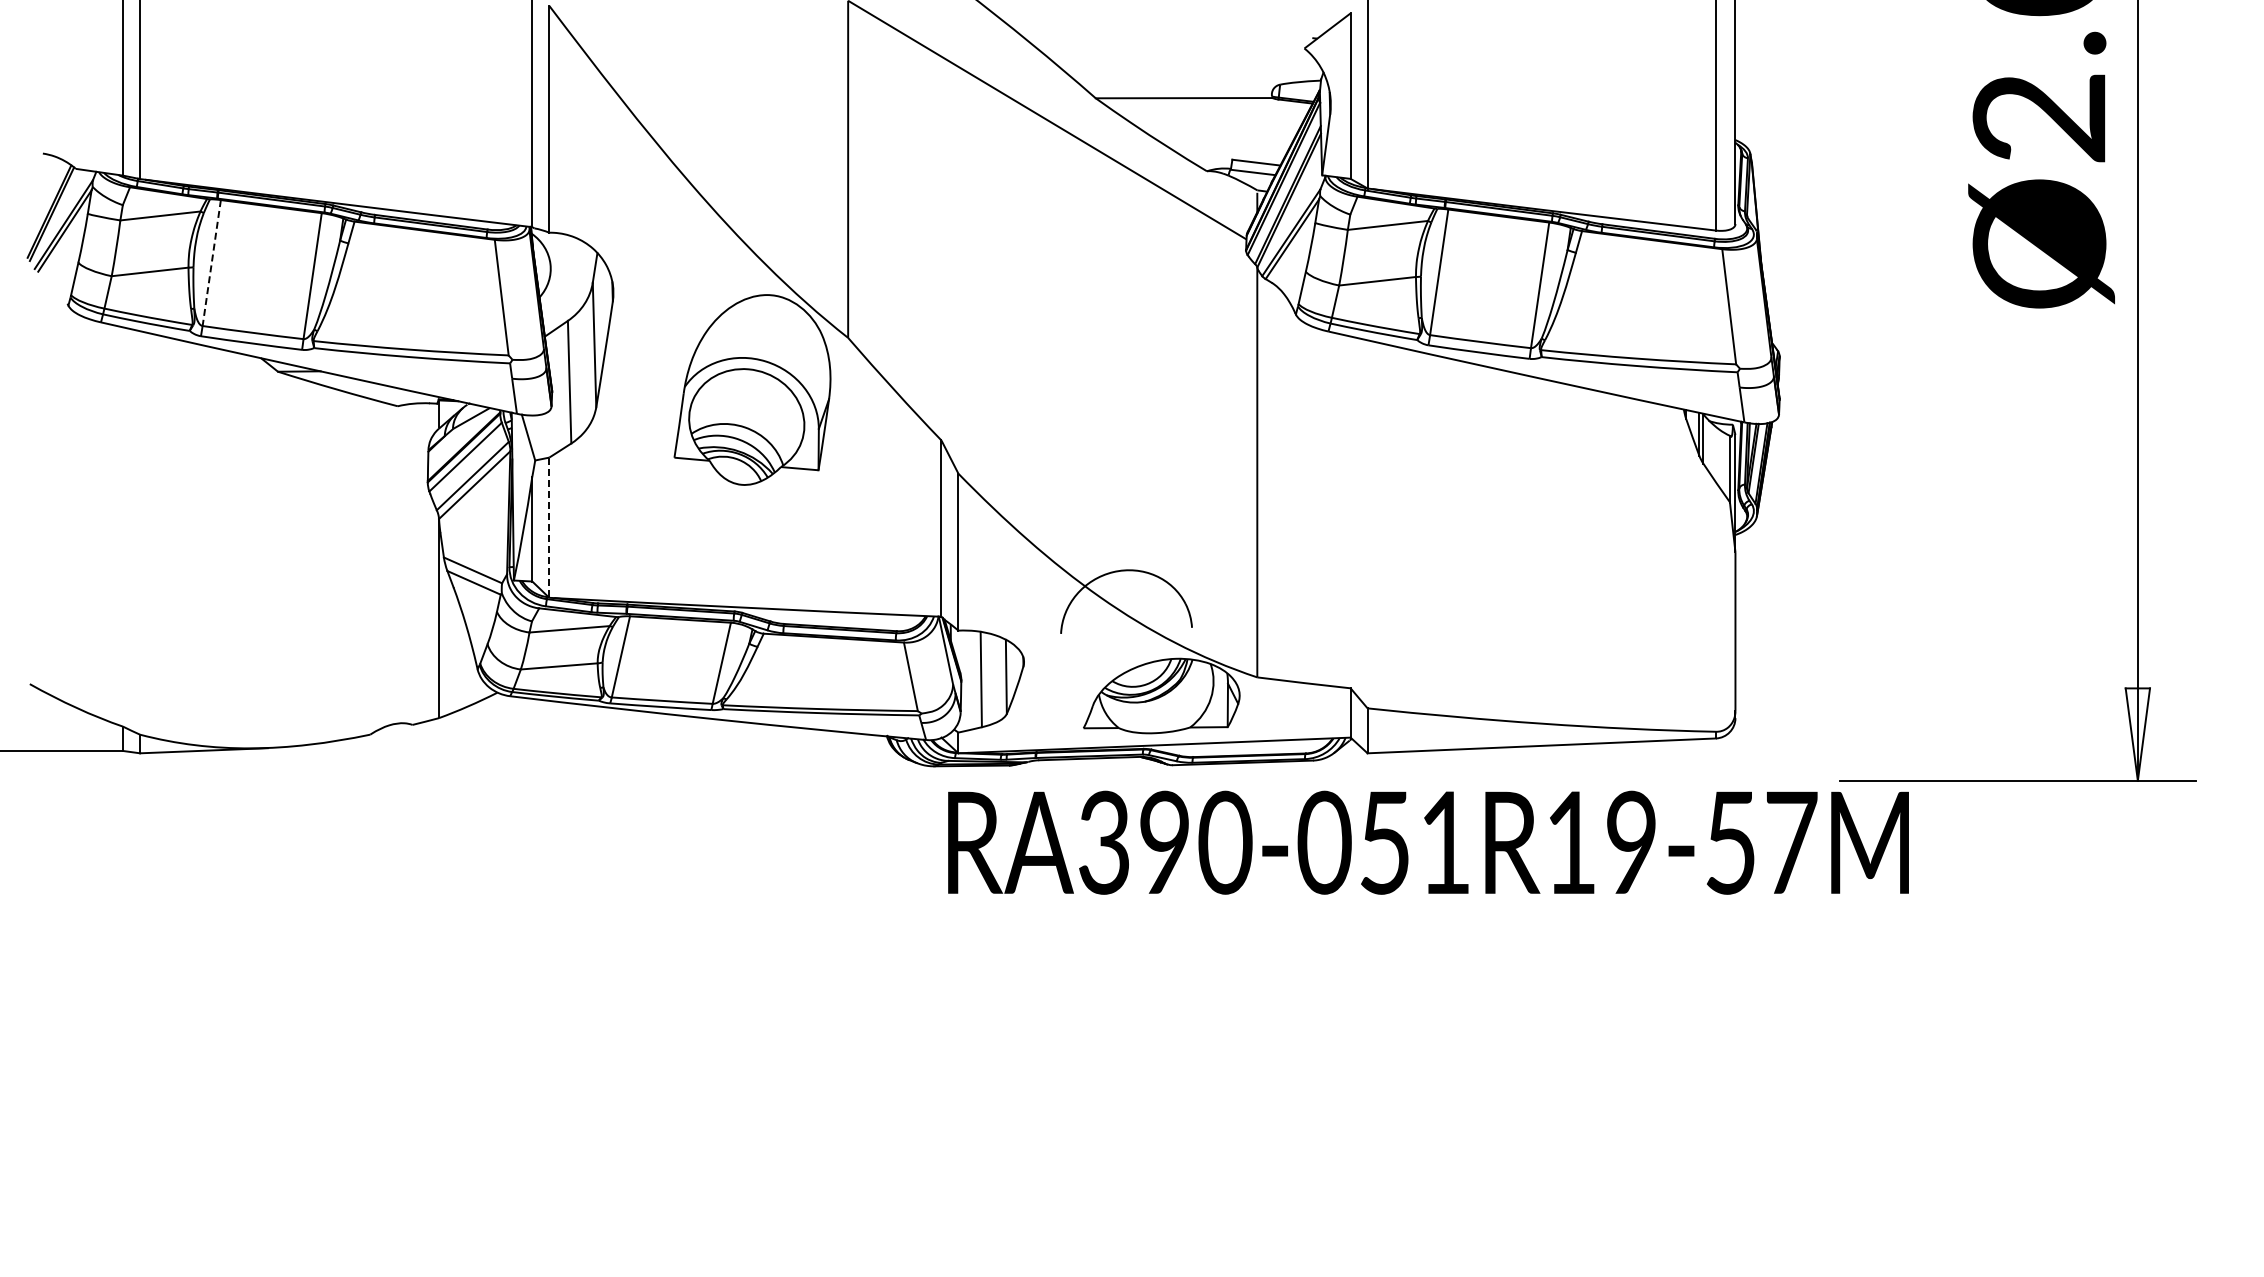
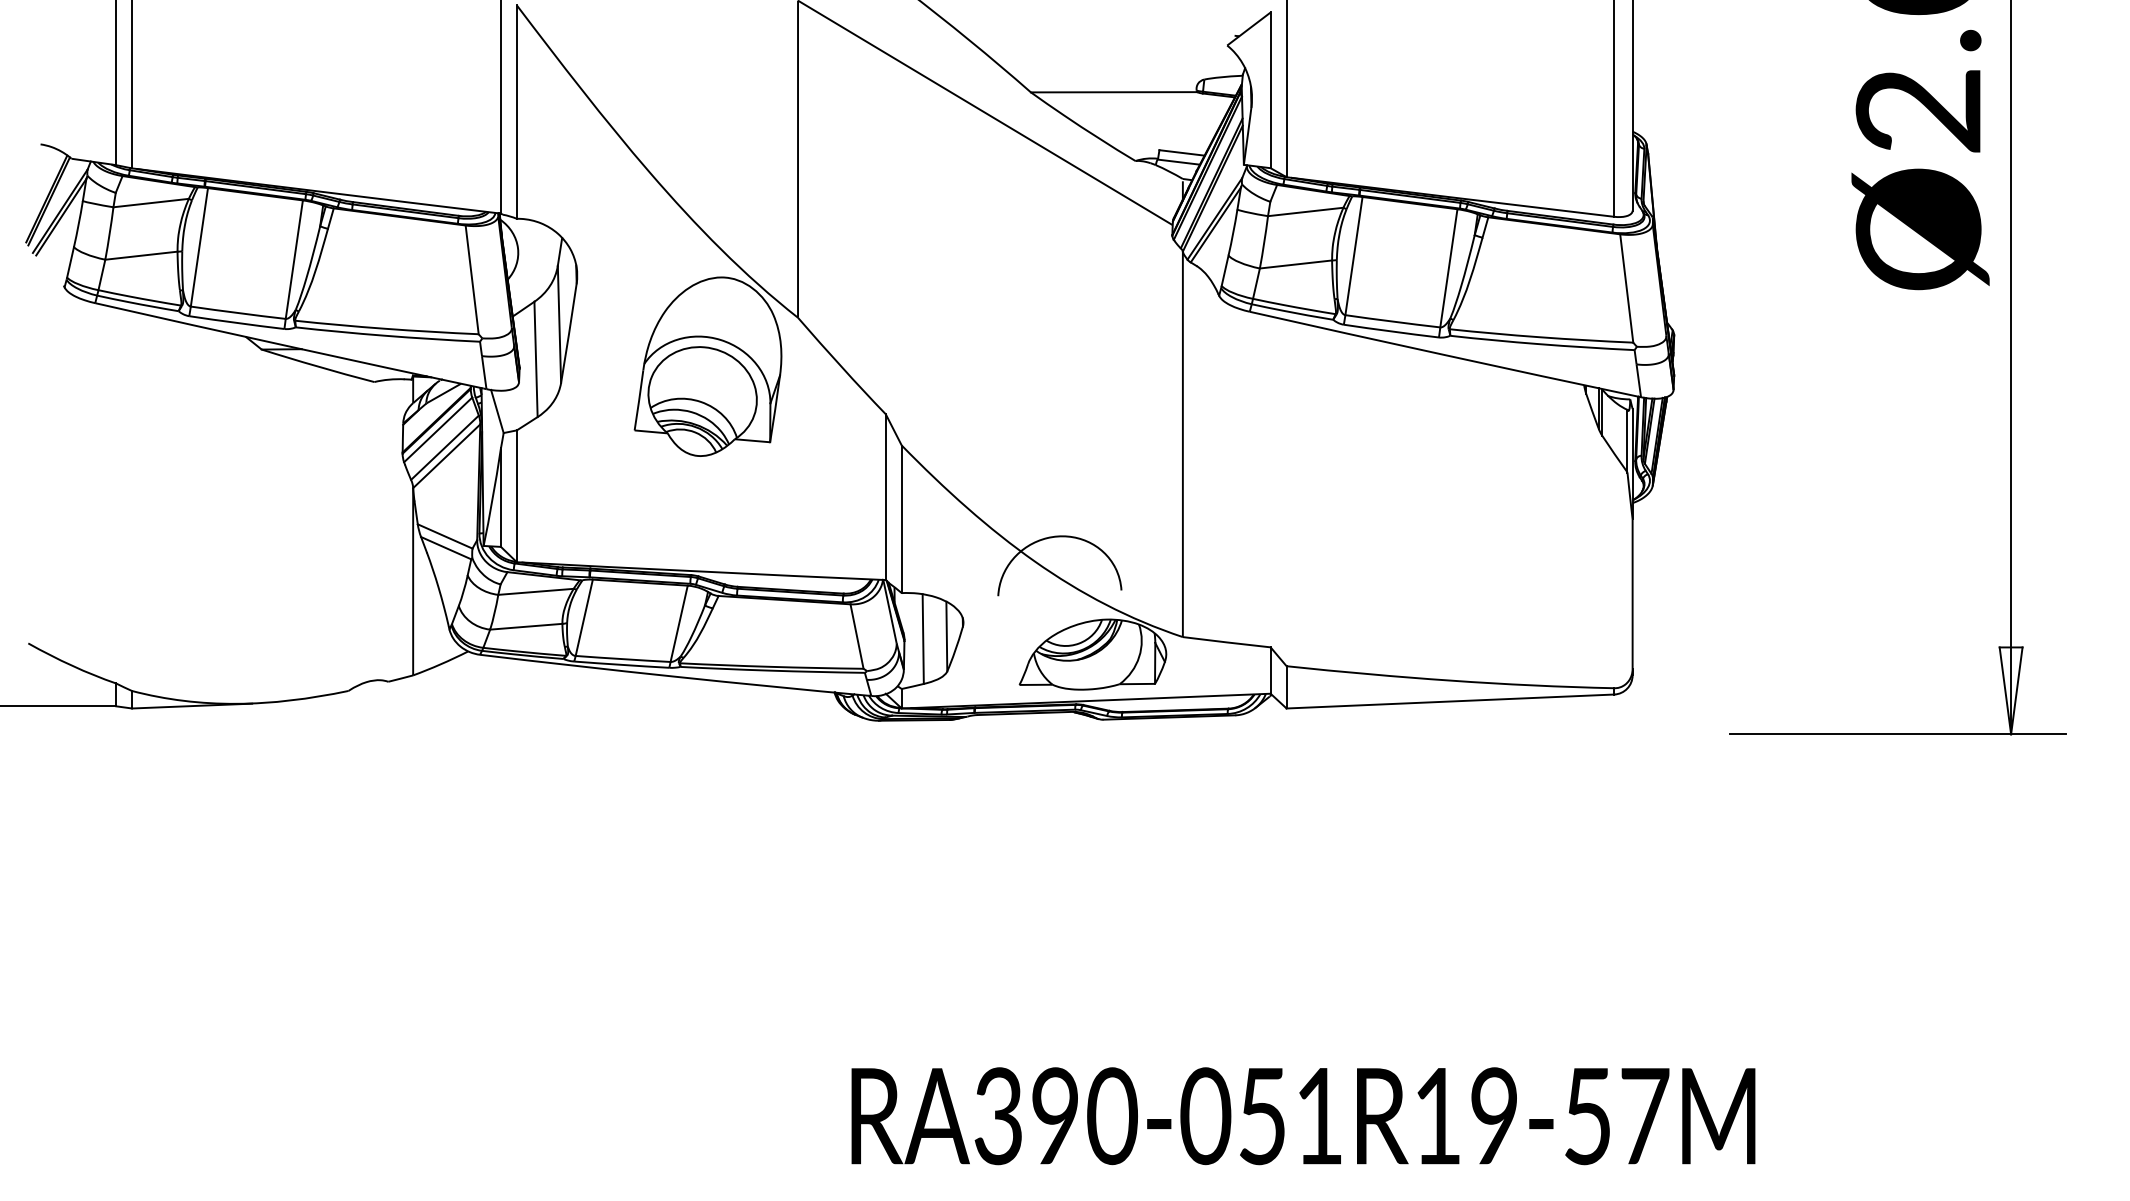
line: (211, 263) -> (199, 247), dashed -> solid
line: (549, 528) -> (517, 497), dashed -> solid
text: (1428, 842) -> (1303, 1115), moved

